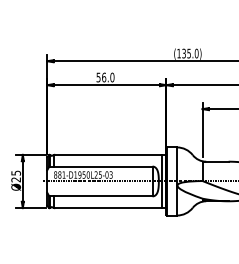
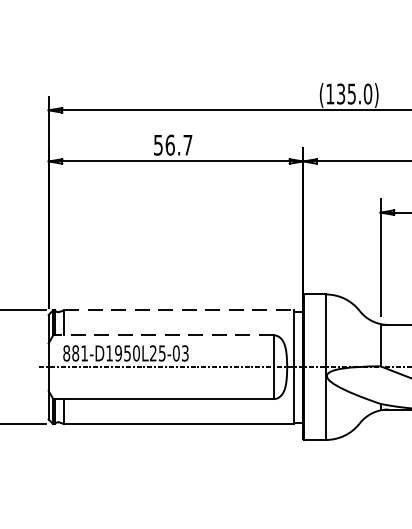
text: (112, 77) -> (188, 145), 56.0 -> 56.7
line: (108, 154) -> (179, 309), solid -> dashed
line: (100, 166) -> (162, 335), solid -> dashed

